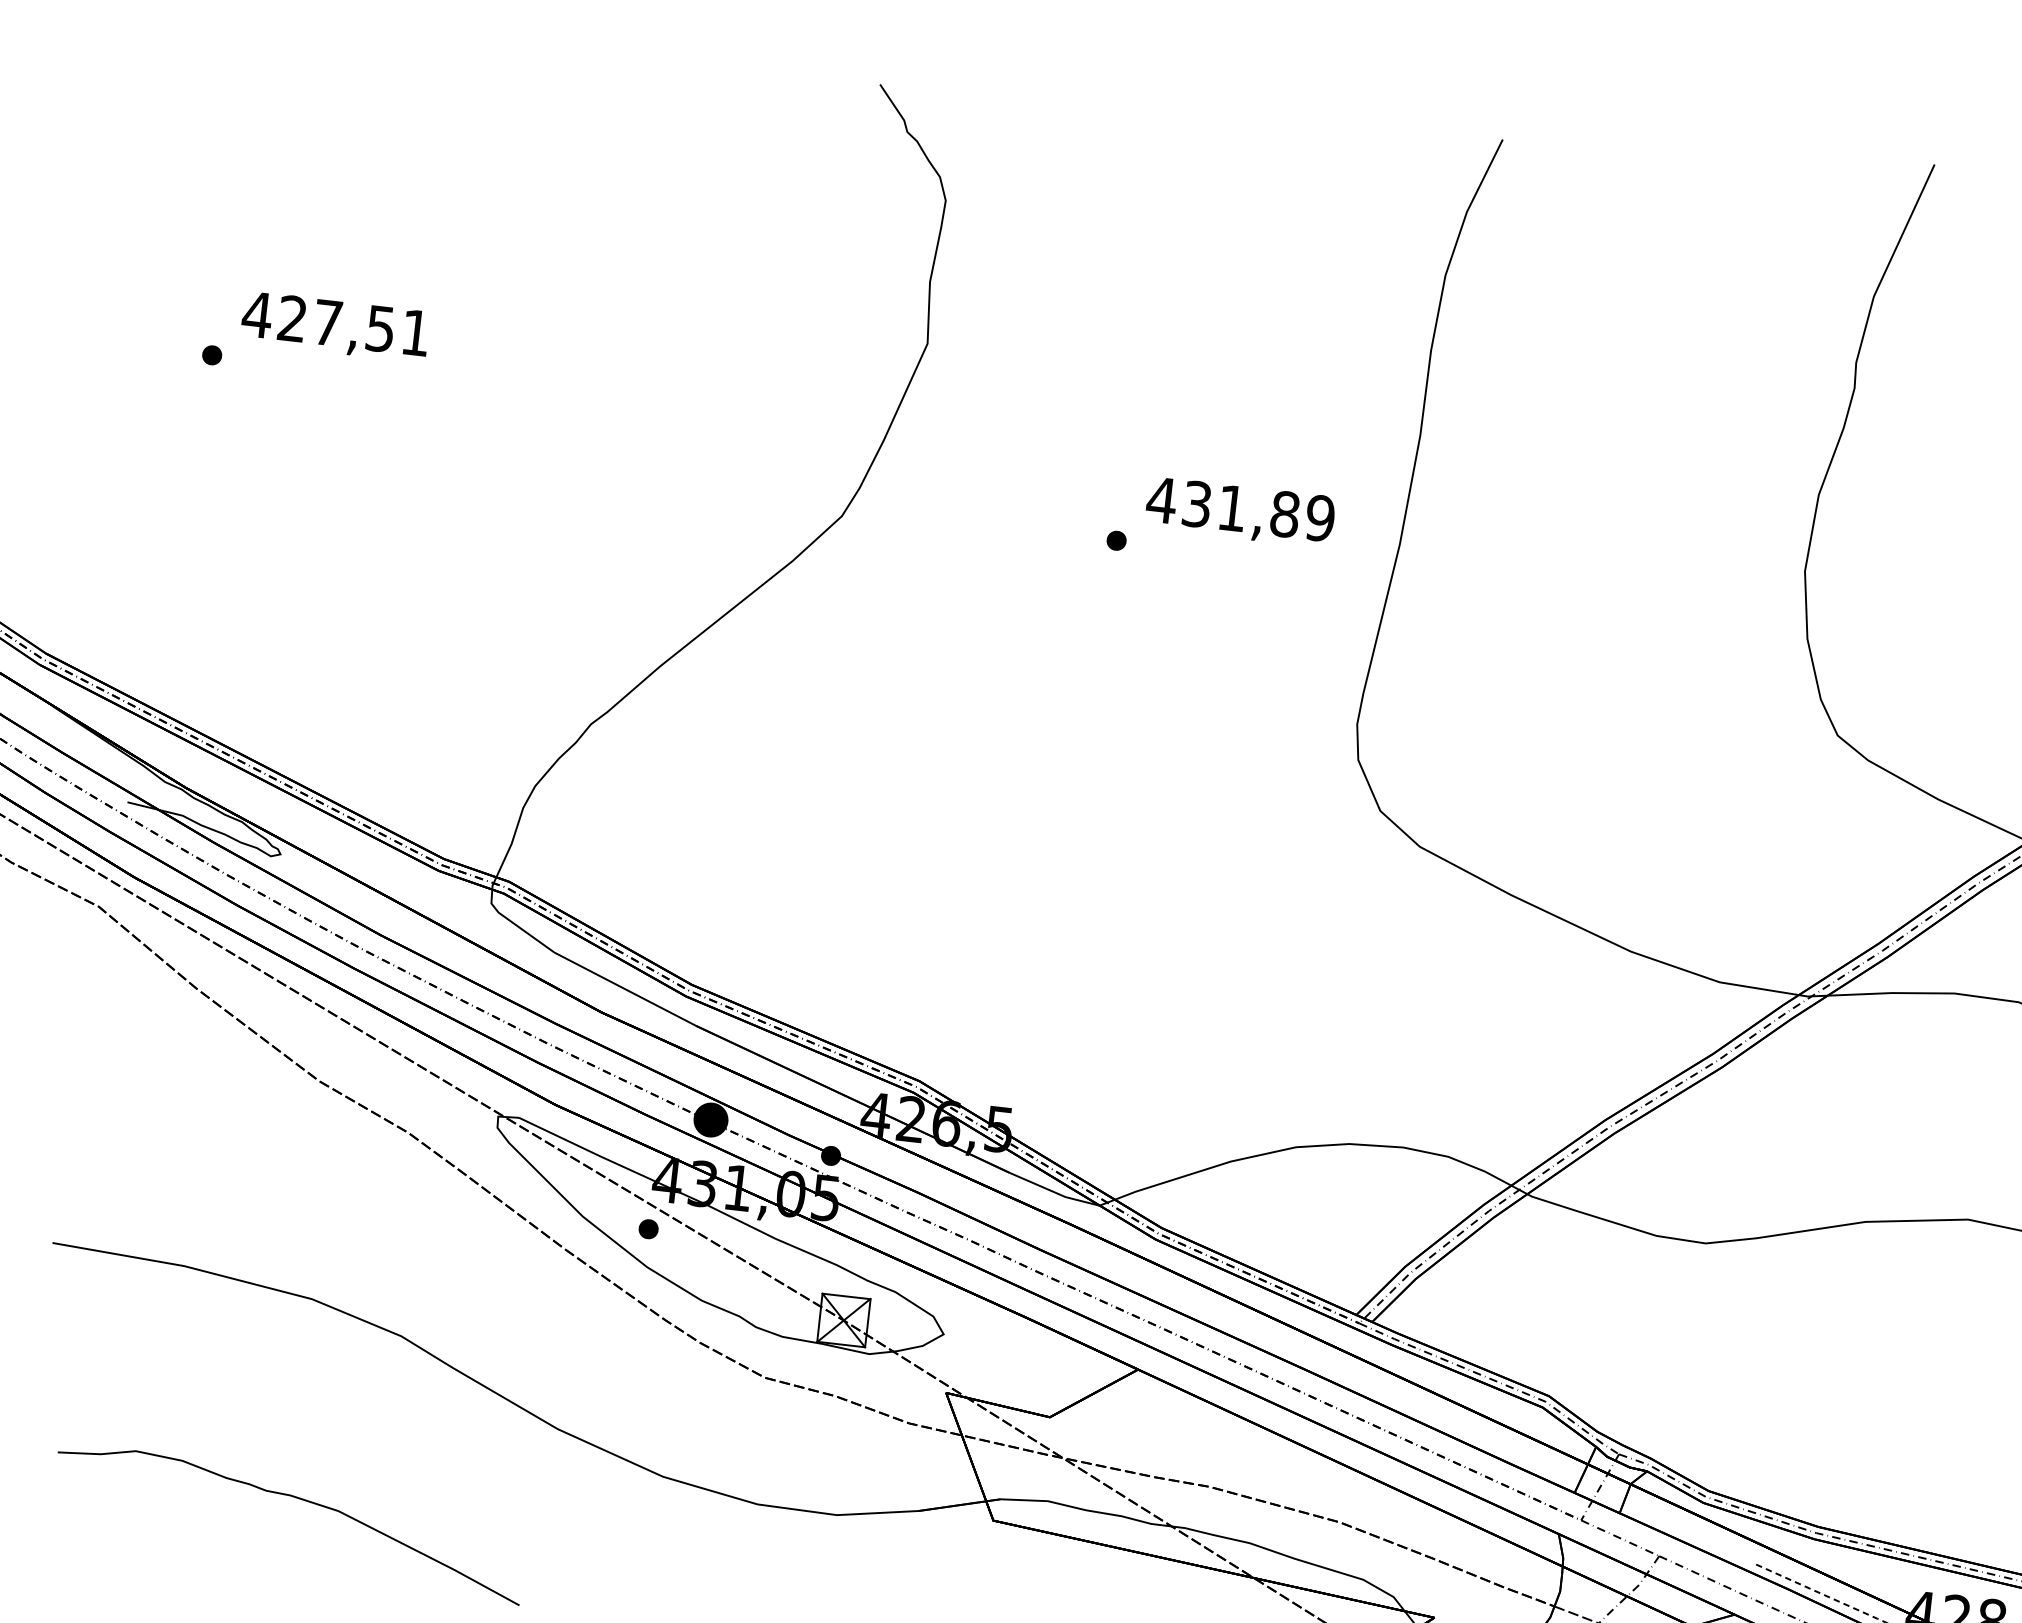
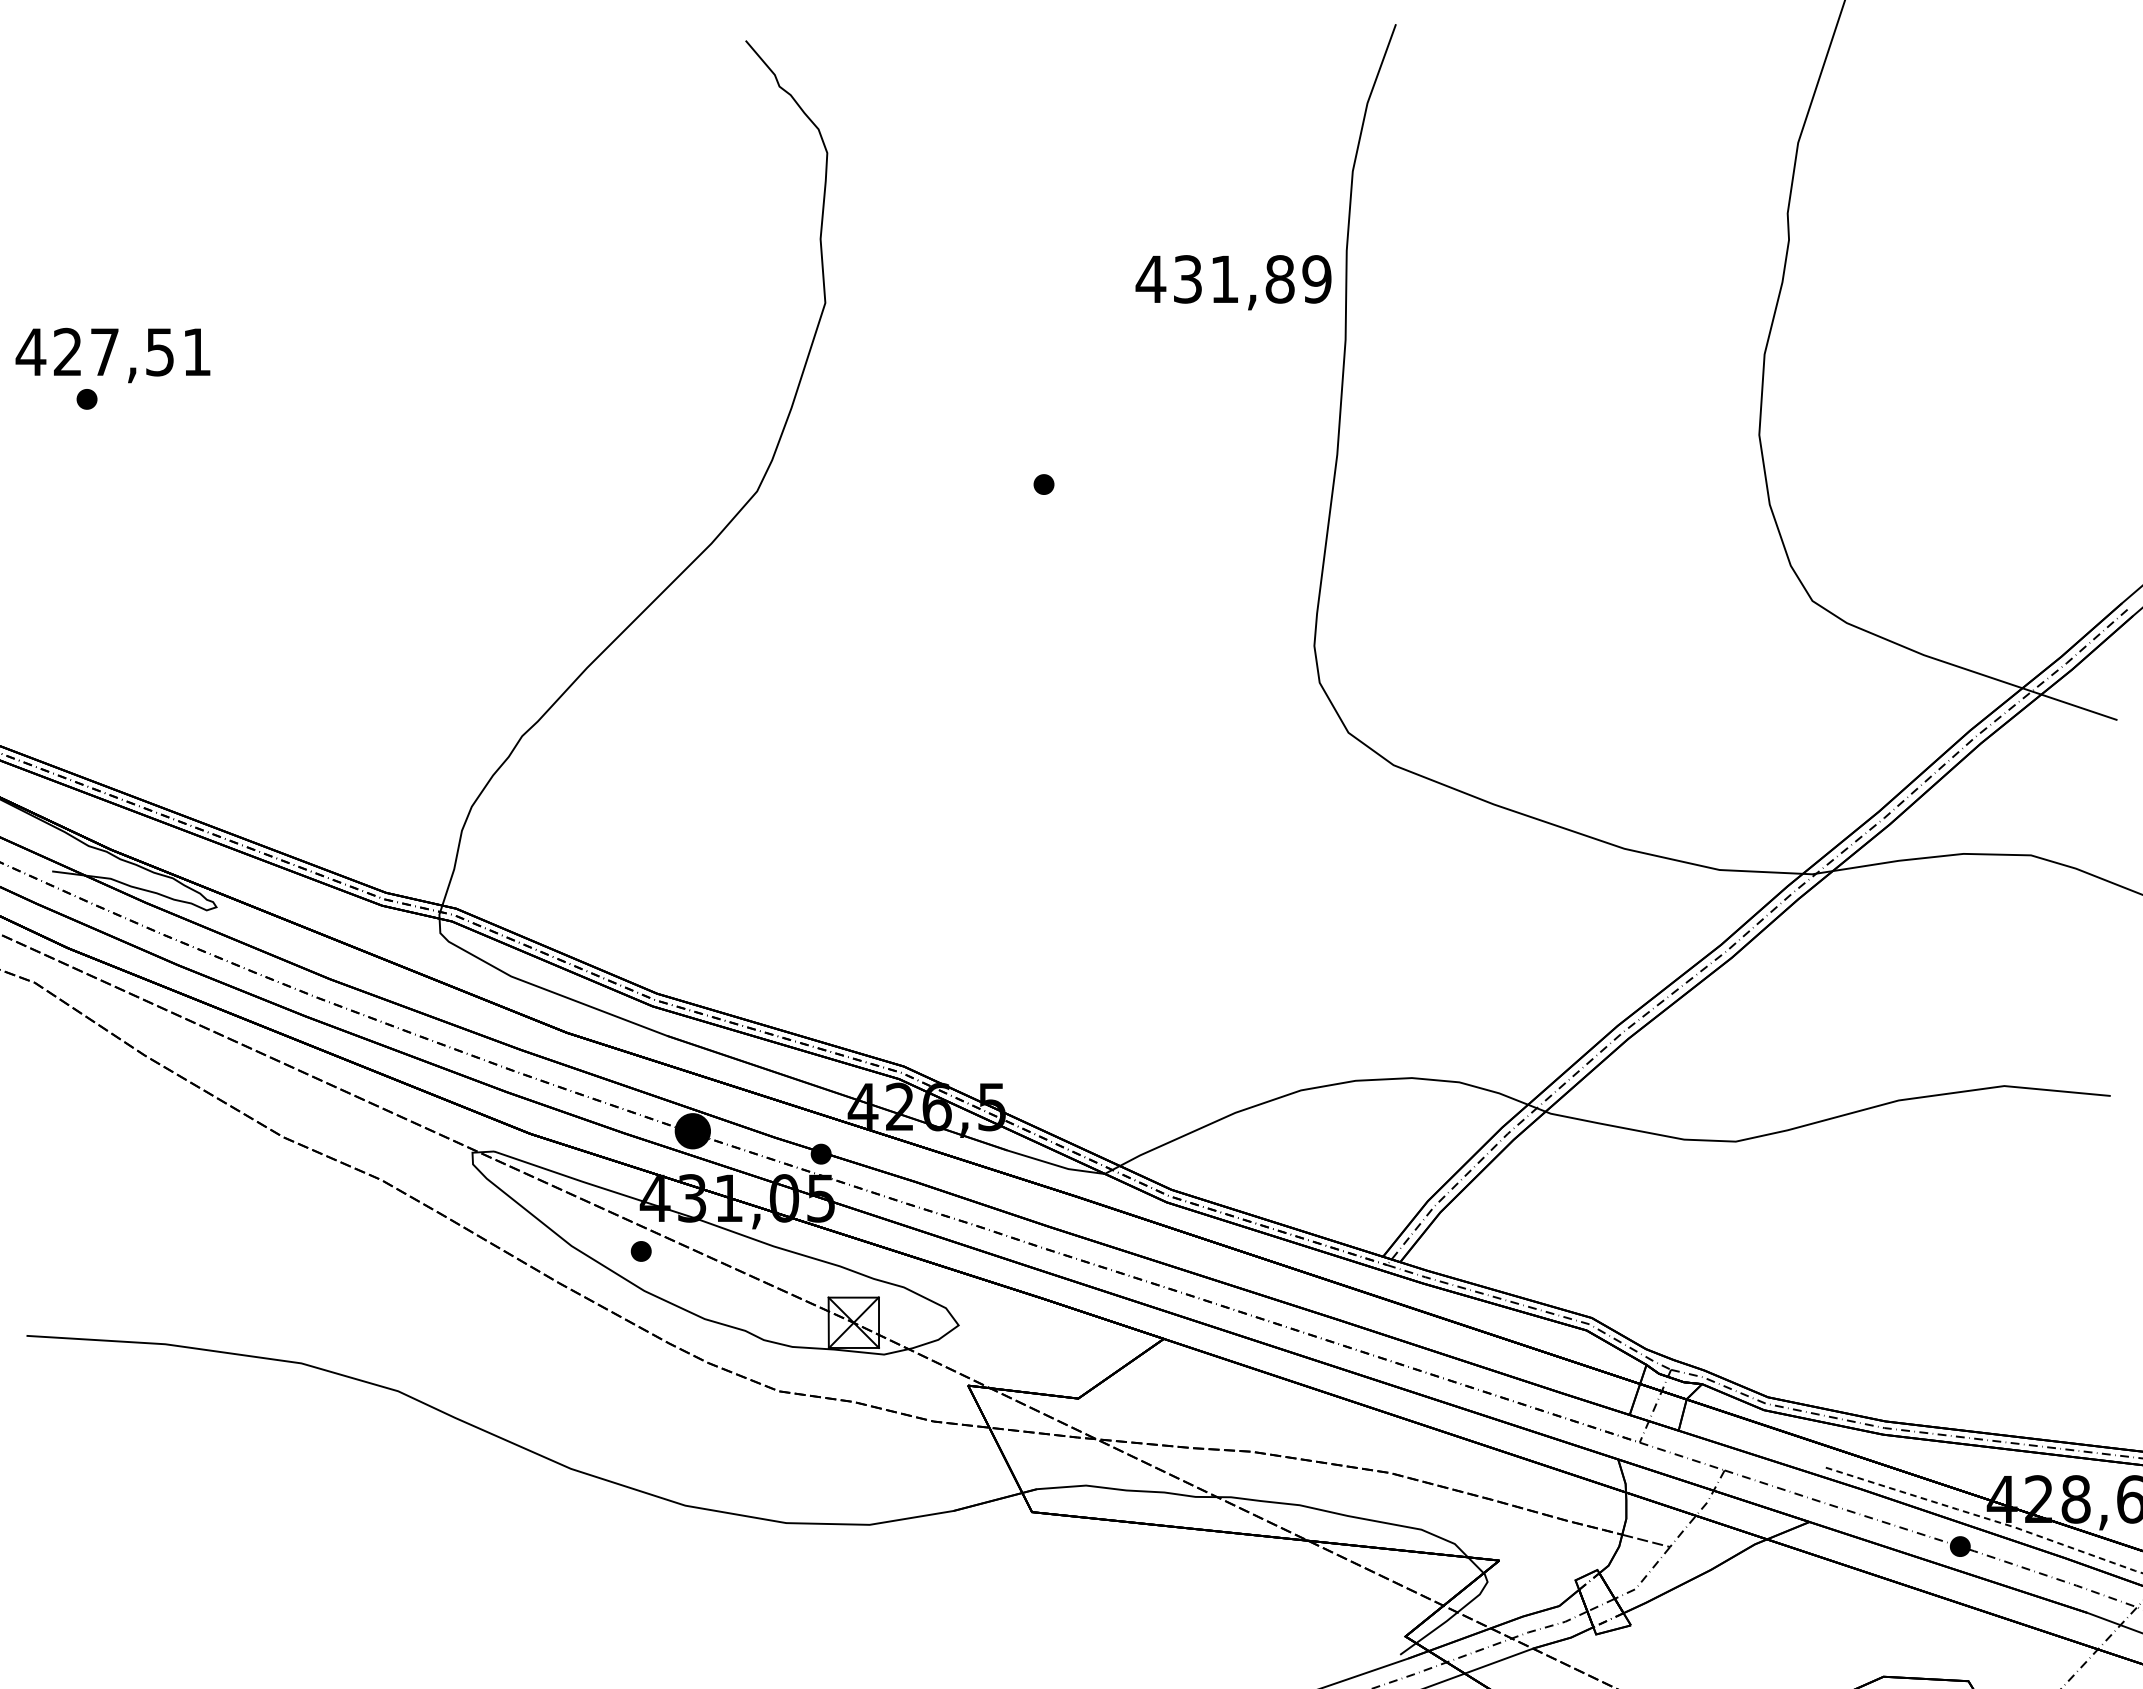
text: (334, 326) -> (112, 355), moved
text: (1240, 512) -> (1233, 282), moved
curve: (296, 1498) -> (308, 1571), removed

